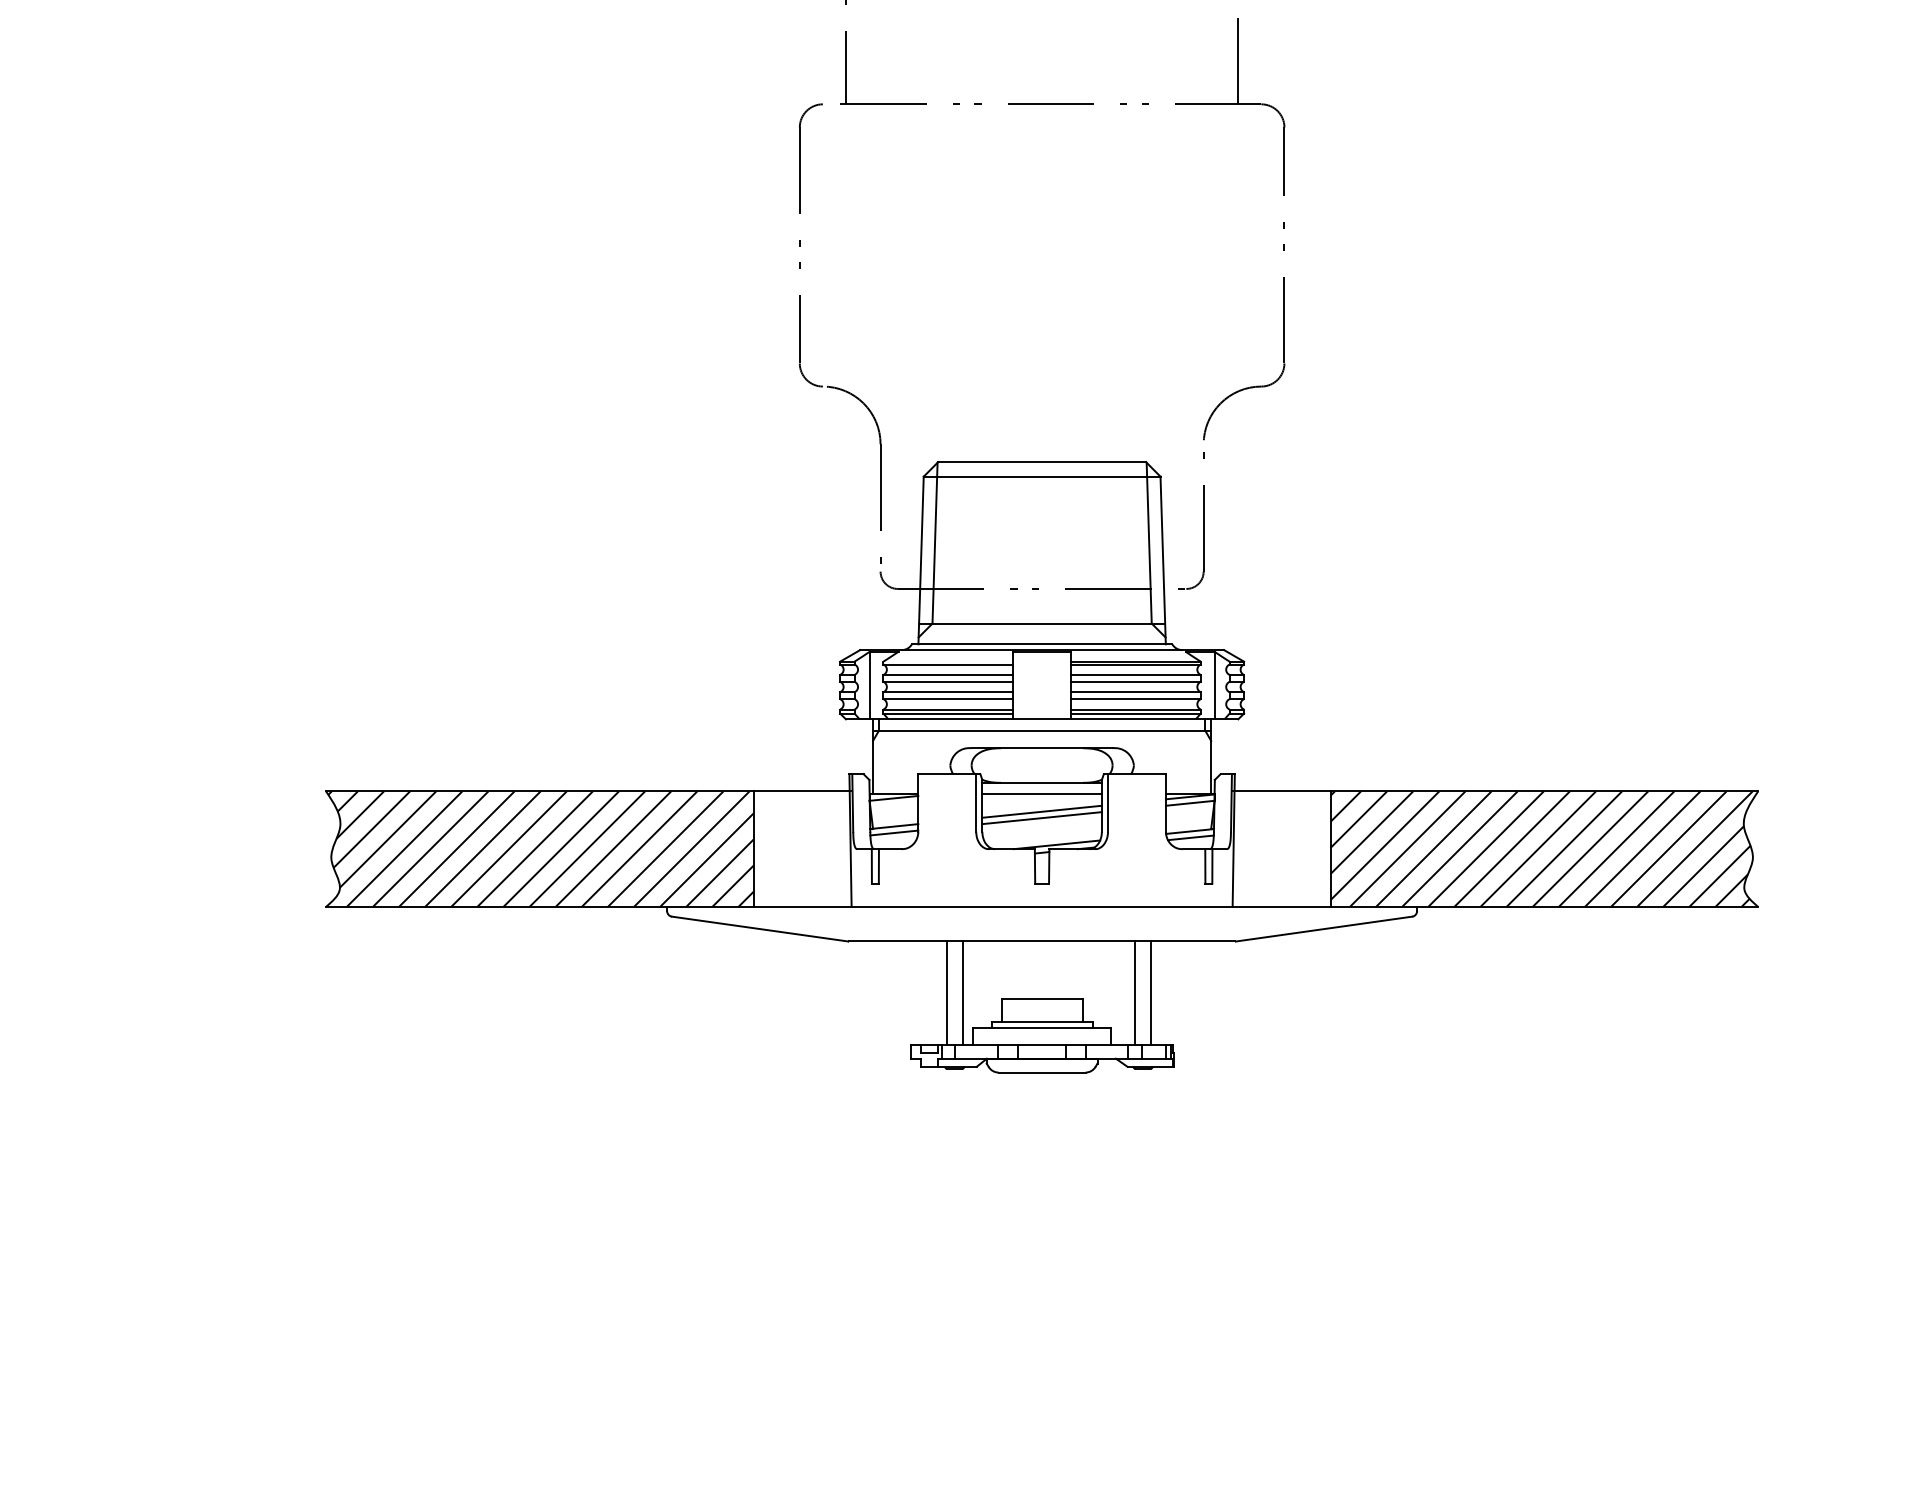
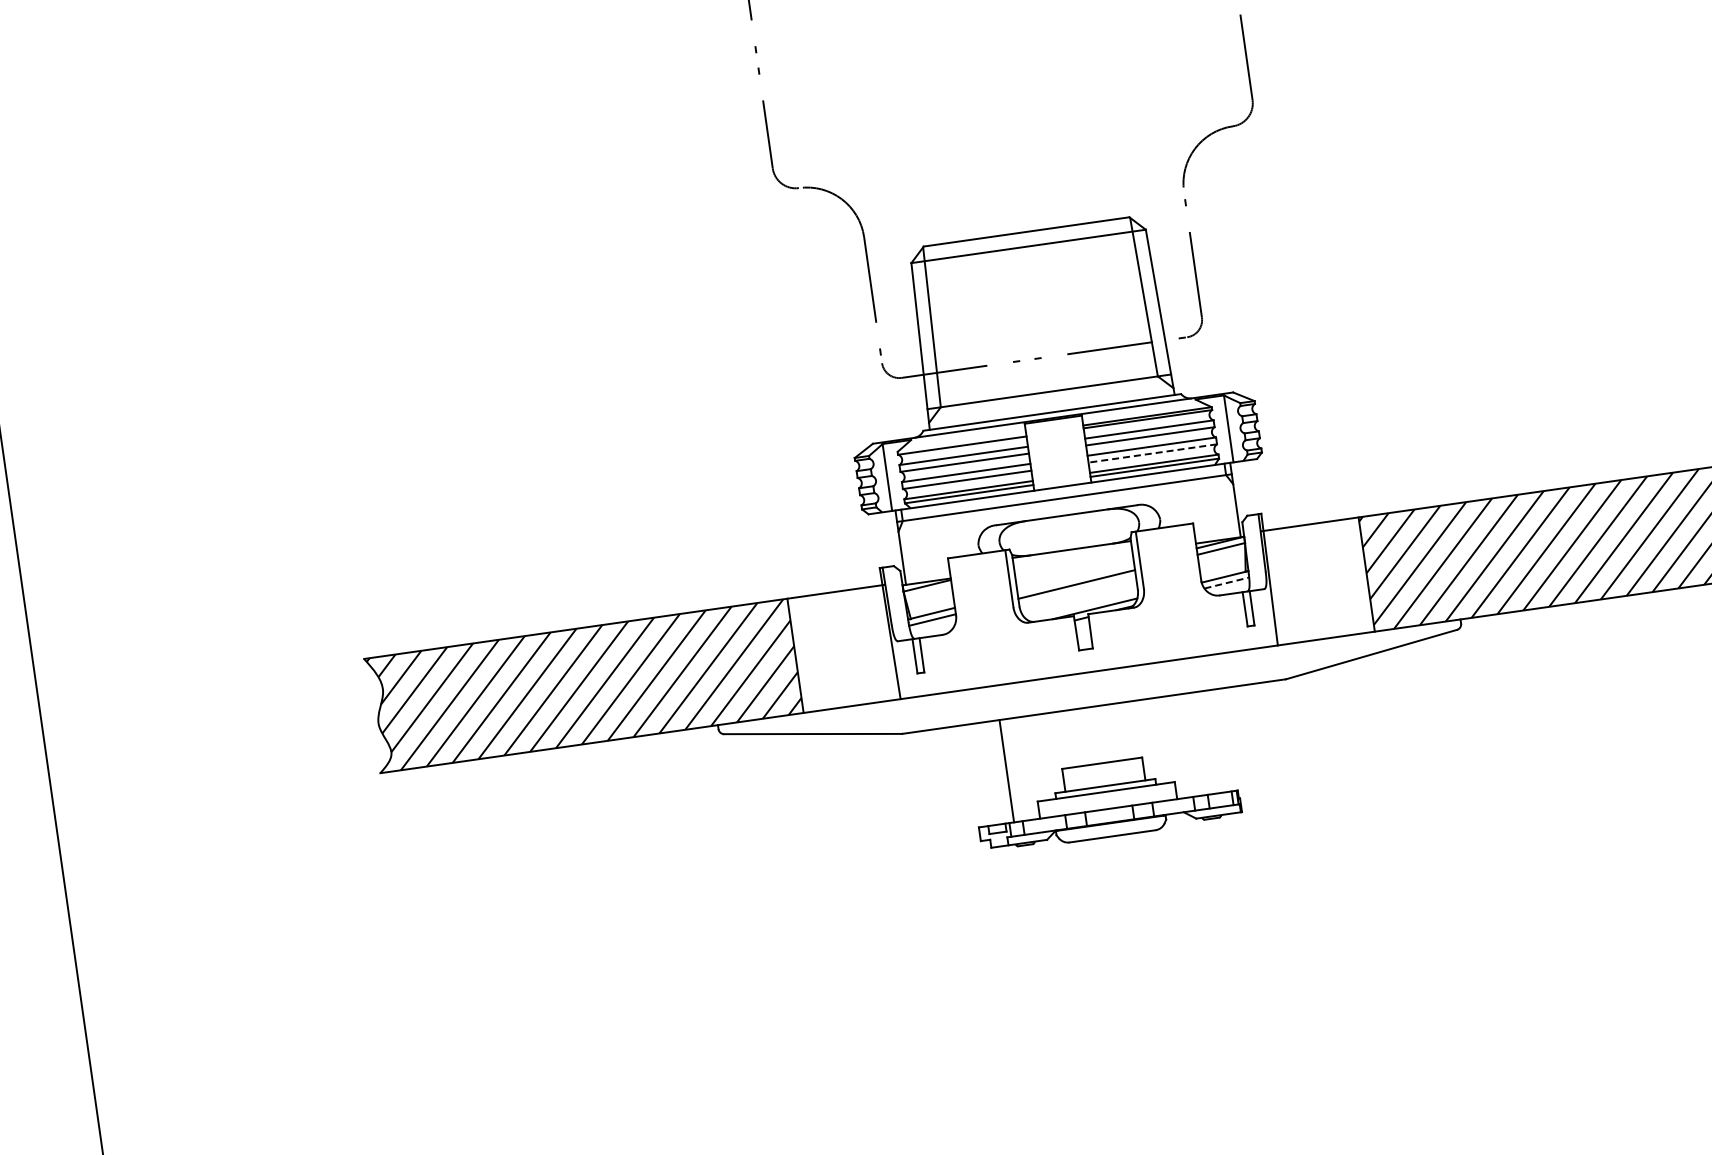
line: (1135, 699) -> (1152, 453), solid -> dashed
line: (1041, 794) -> (1072, 561), removed
line: (1041, 811) -> (1075, 577), removed
line: (1191, 837) -> (1227, 582), solid -> dashed
line: (962, 992) -> (1022, 768), removed
line: (1135, 992) -> (1193, 743), removed
line: (1151, 992) -> (1209, 741), removed

